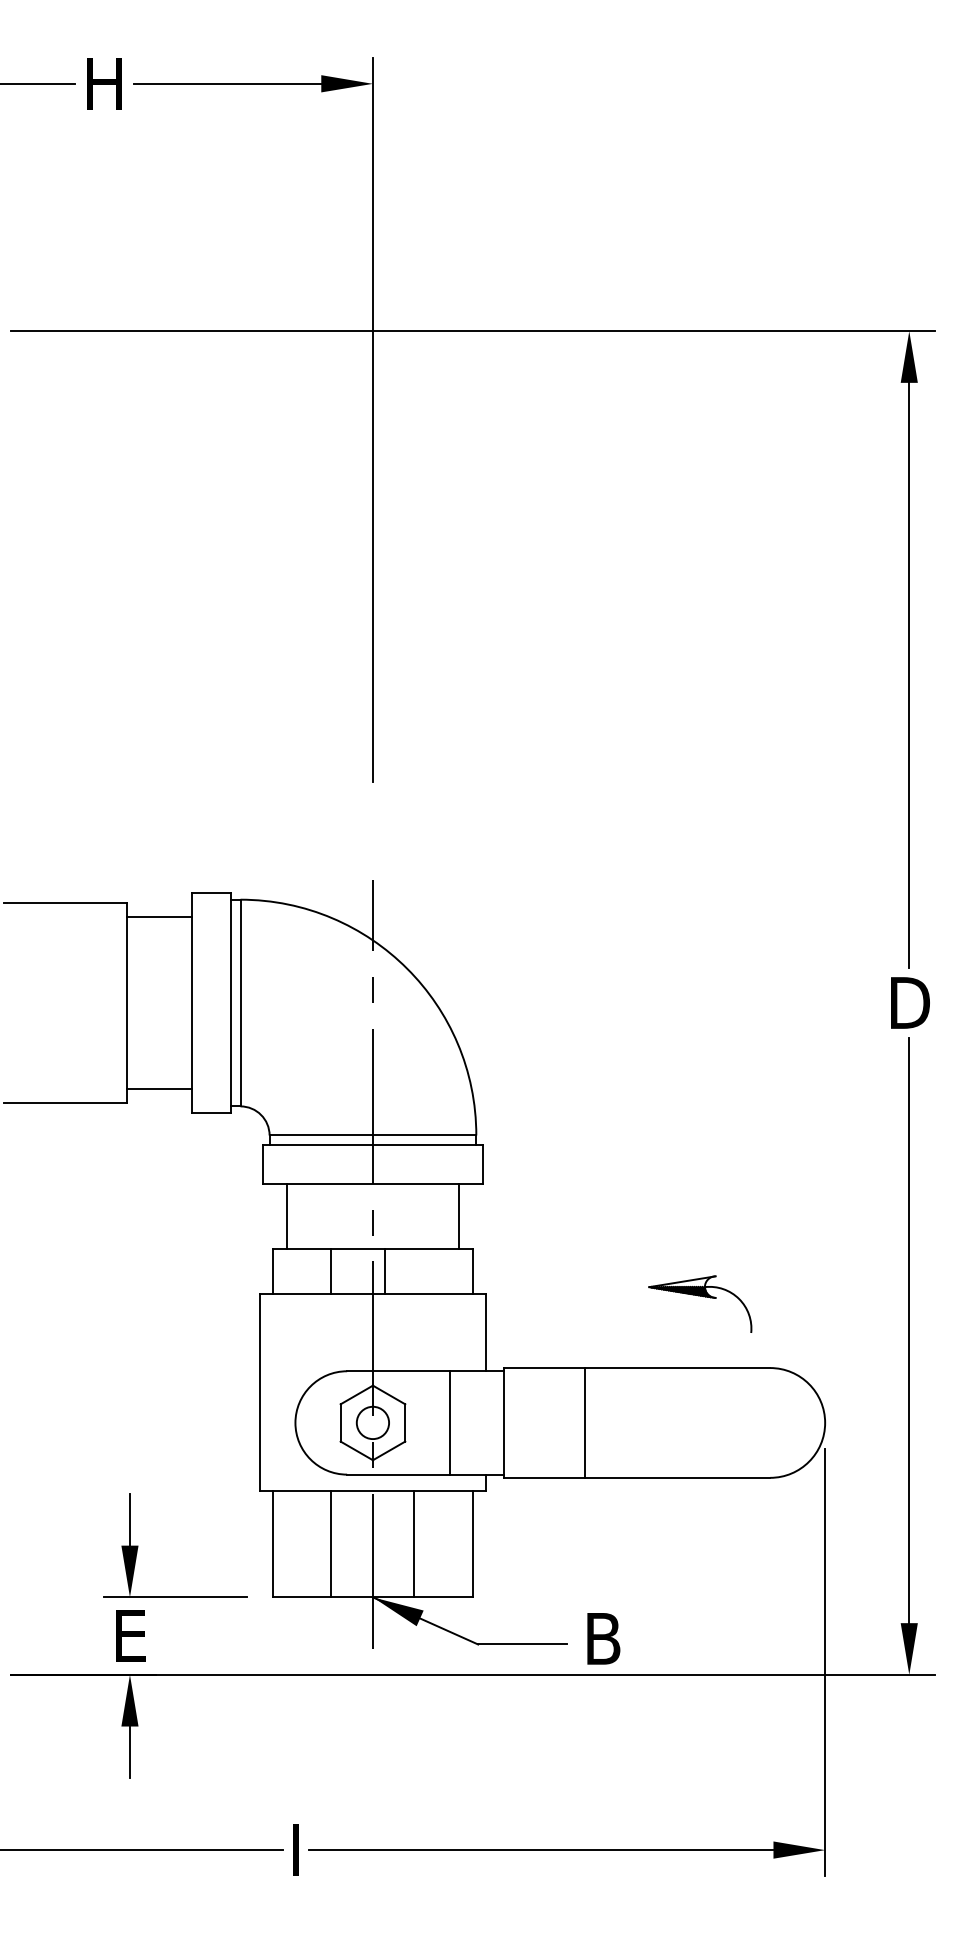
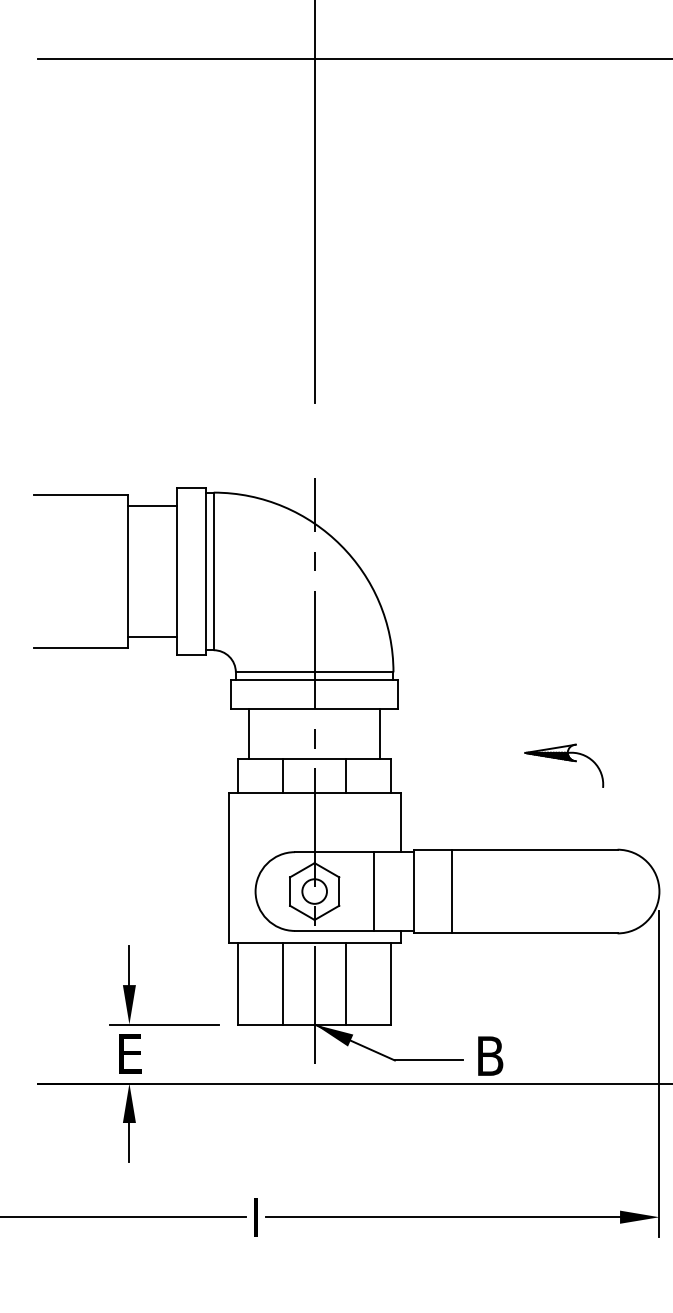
line: (385, 1270) -> (346, 775), moved
part: (703, 1297) -> (566, 760), moved
line: (585, 1422) -> (452, 891), moved

